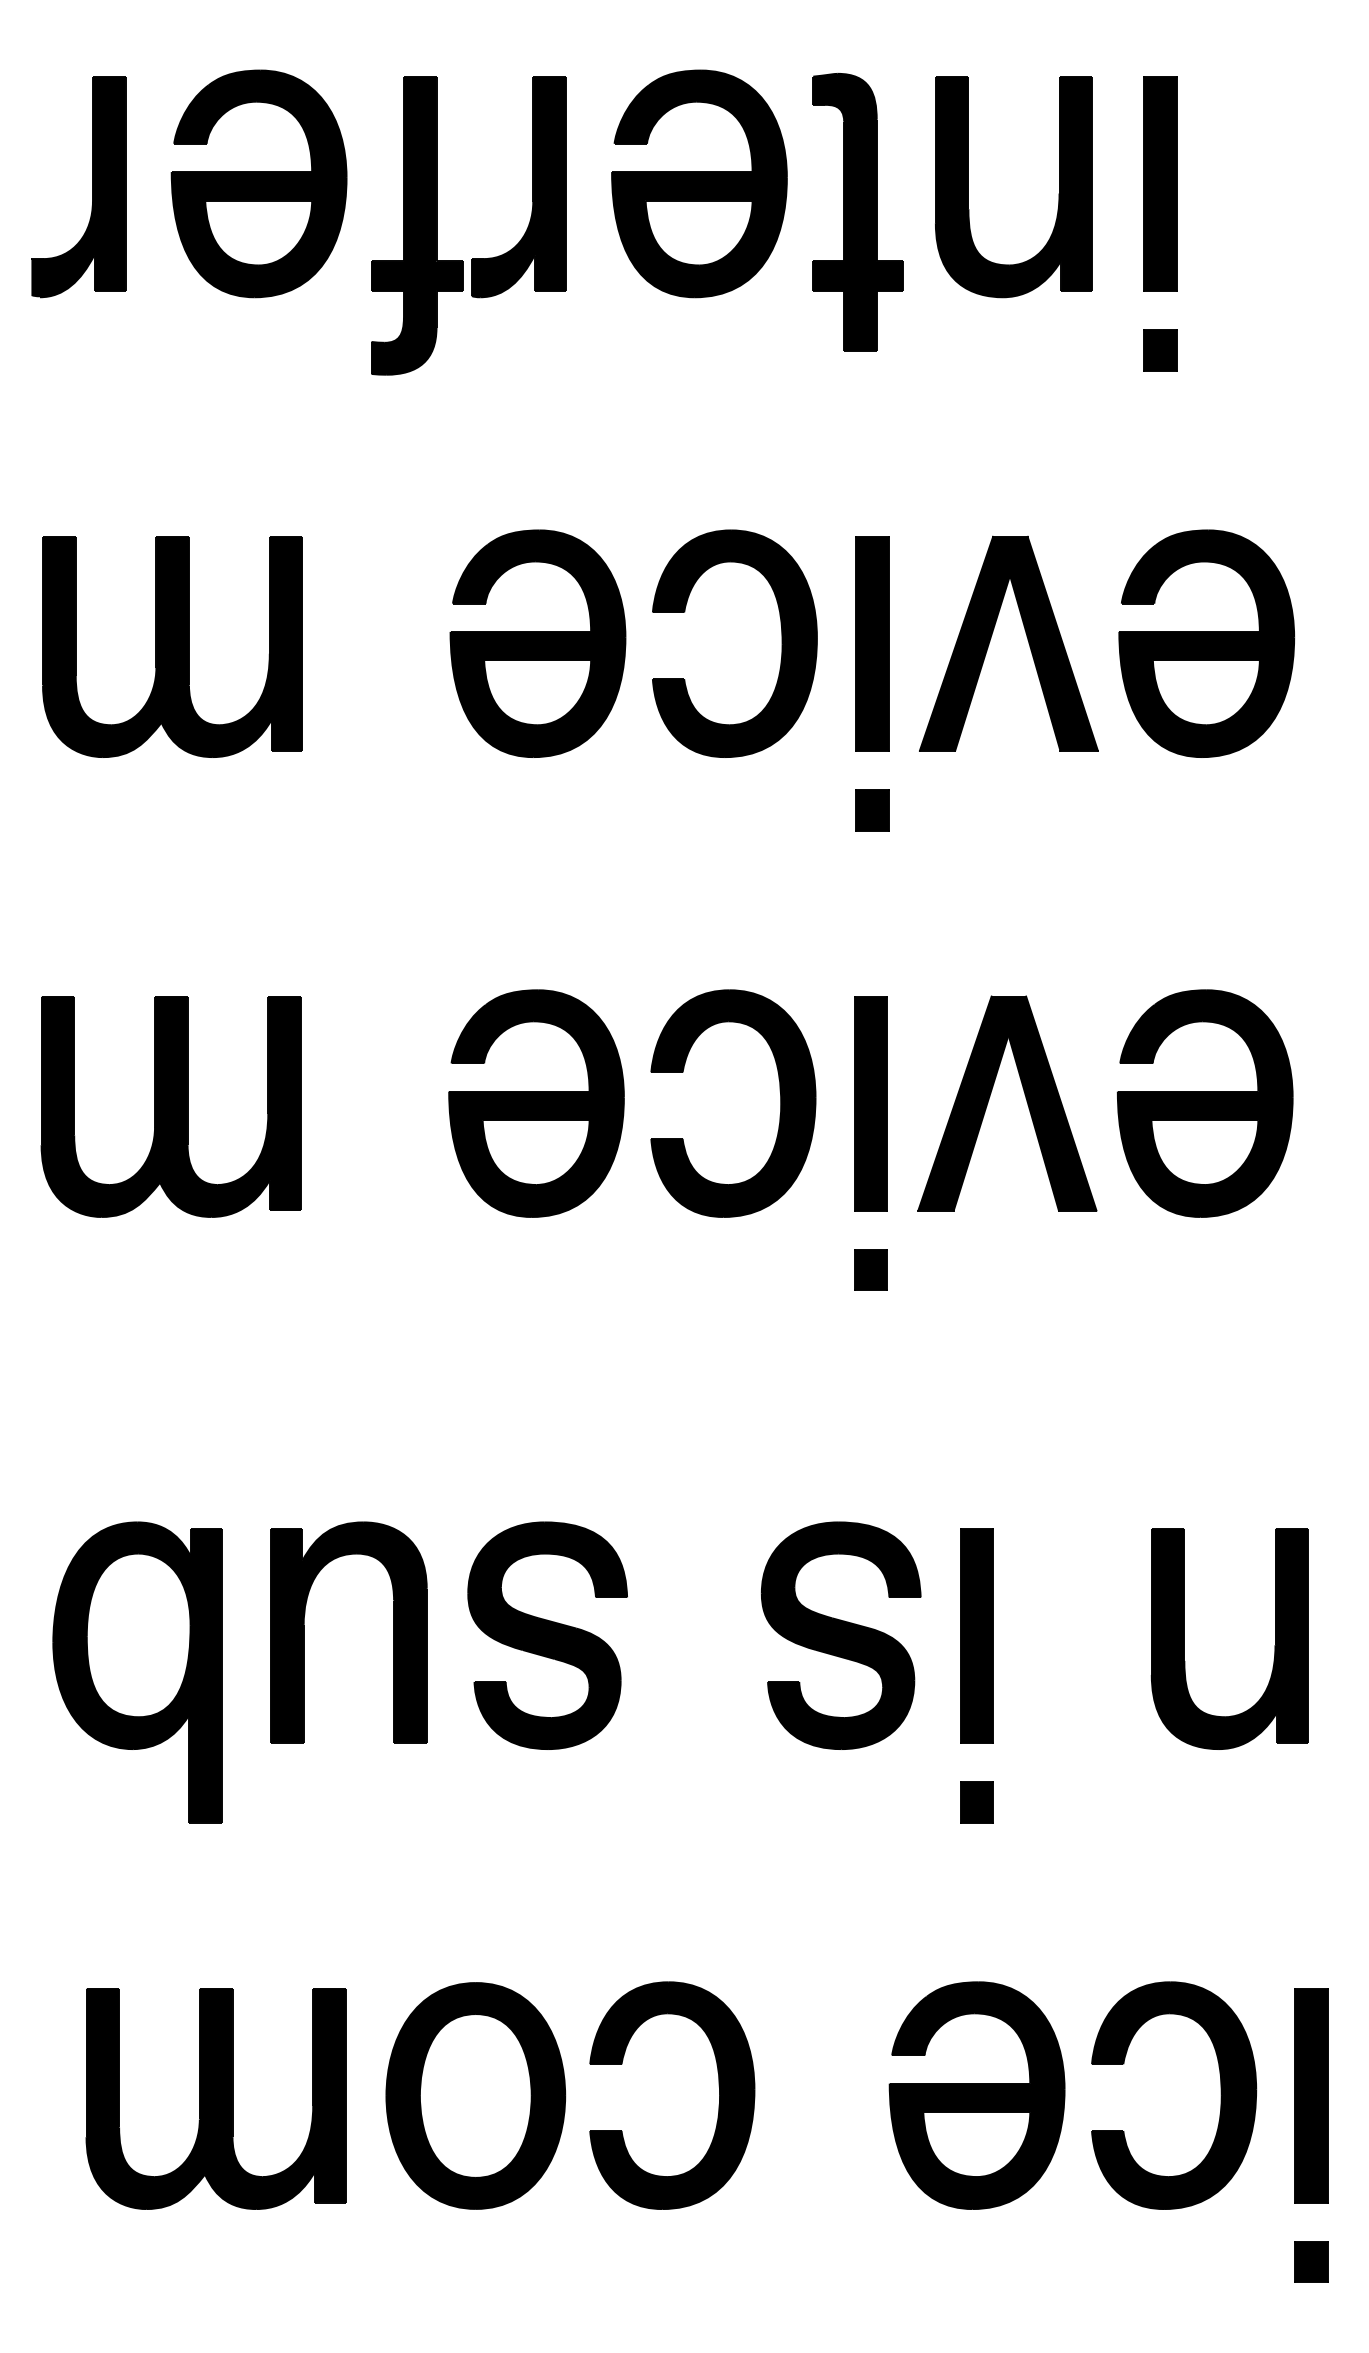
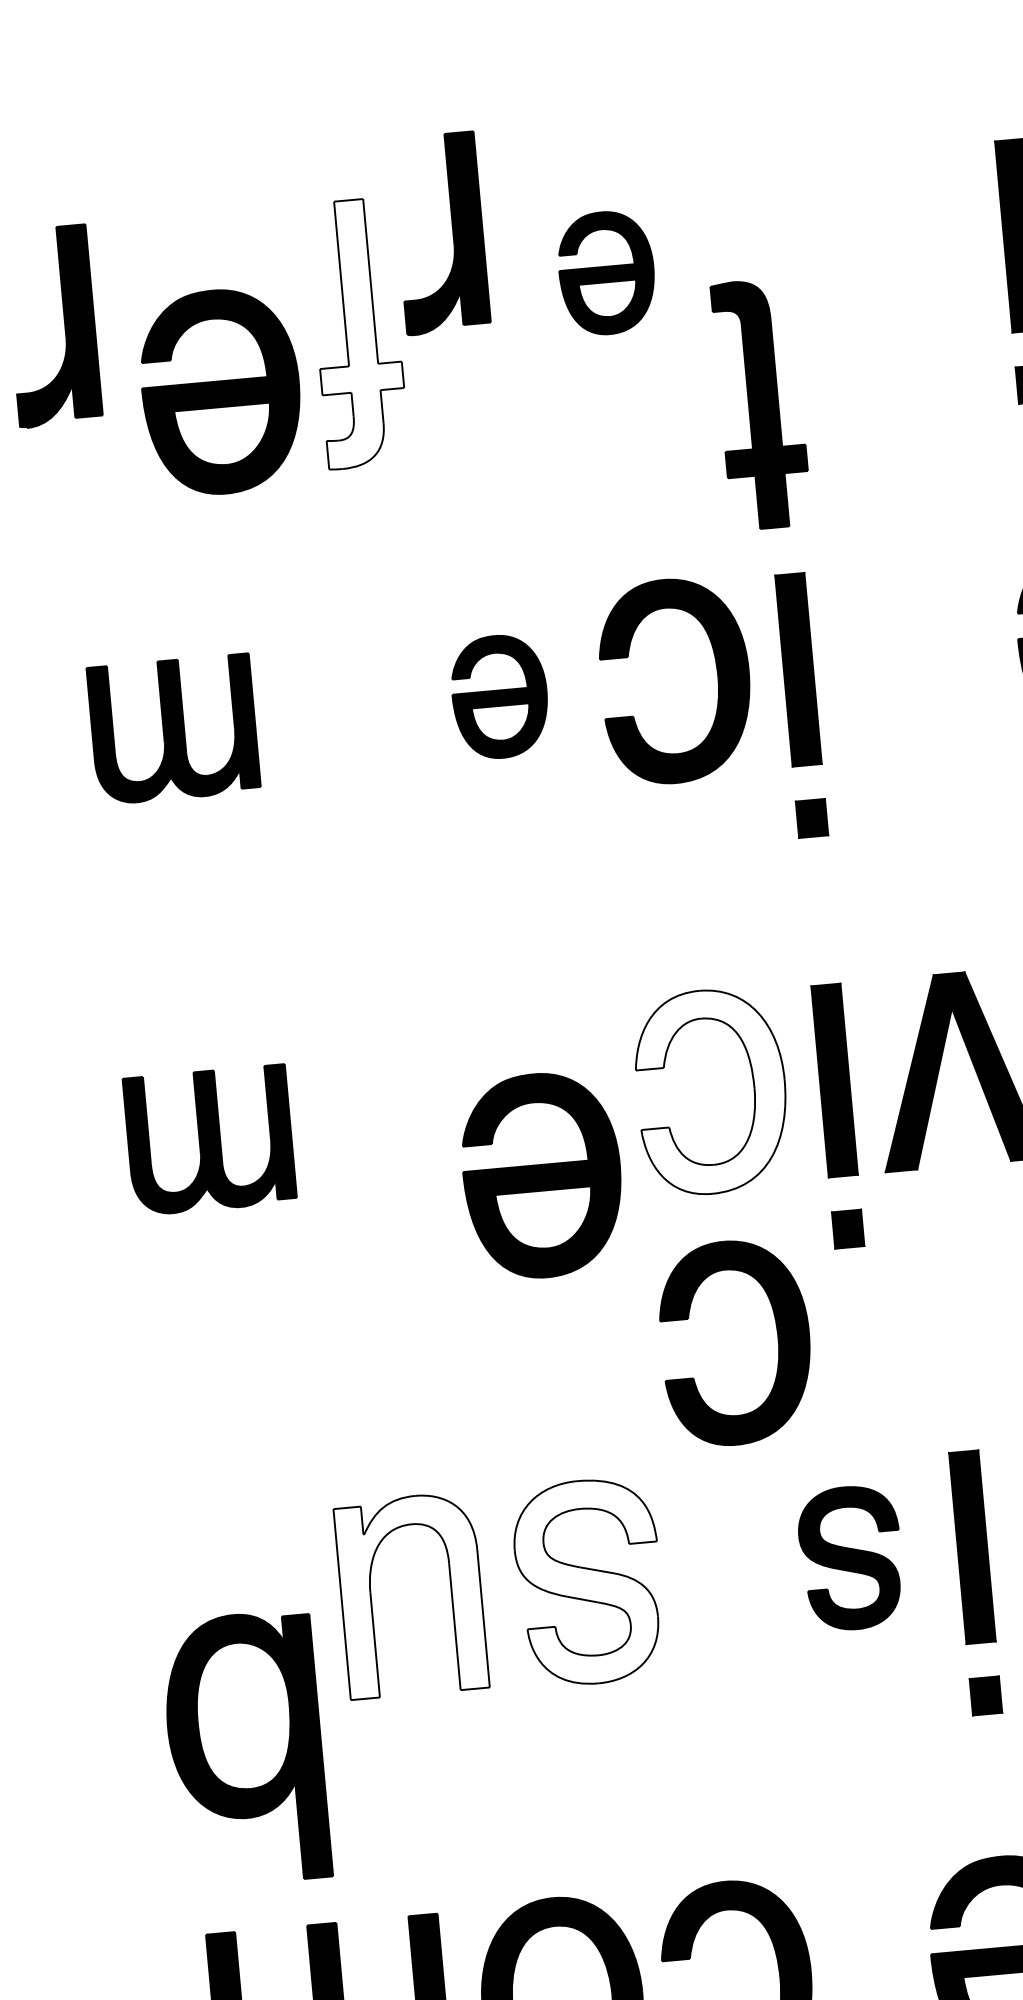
part: (258, 183) -> (220, 391), moved
part: (699, 183) -> (606, 272), size x0.6
part: (532, 187) -> (452, 232), moved
part: (968, 187) -> (847, 254), removed
part: (857, 212) -> (760, 404), moved
fill: (416, 225) -> (357, 333), removed
part: (991, 638) -> (904, 655), removed
part: (537, 643) -> (499, 696), size x0.6
part: (172, 646) -> (173, 729), size x0.7
part: (536, 1103) -> (542, 1175), moved
fill: (733, 1103) -> (711, 1091), removed
part: (170, 1106) -> (209, 1140), size x0.7
part: (781, 1384) -> (777, 1338), added
fill: (348, 1632) -> (410, 1595), removed
fill: (547, 1635) -> (588, 1581), removed
part: (840, 1635) -> (850, 1558), size x0.7
part: (137, 1672) -> (245, 1749), moved

